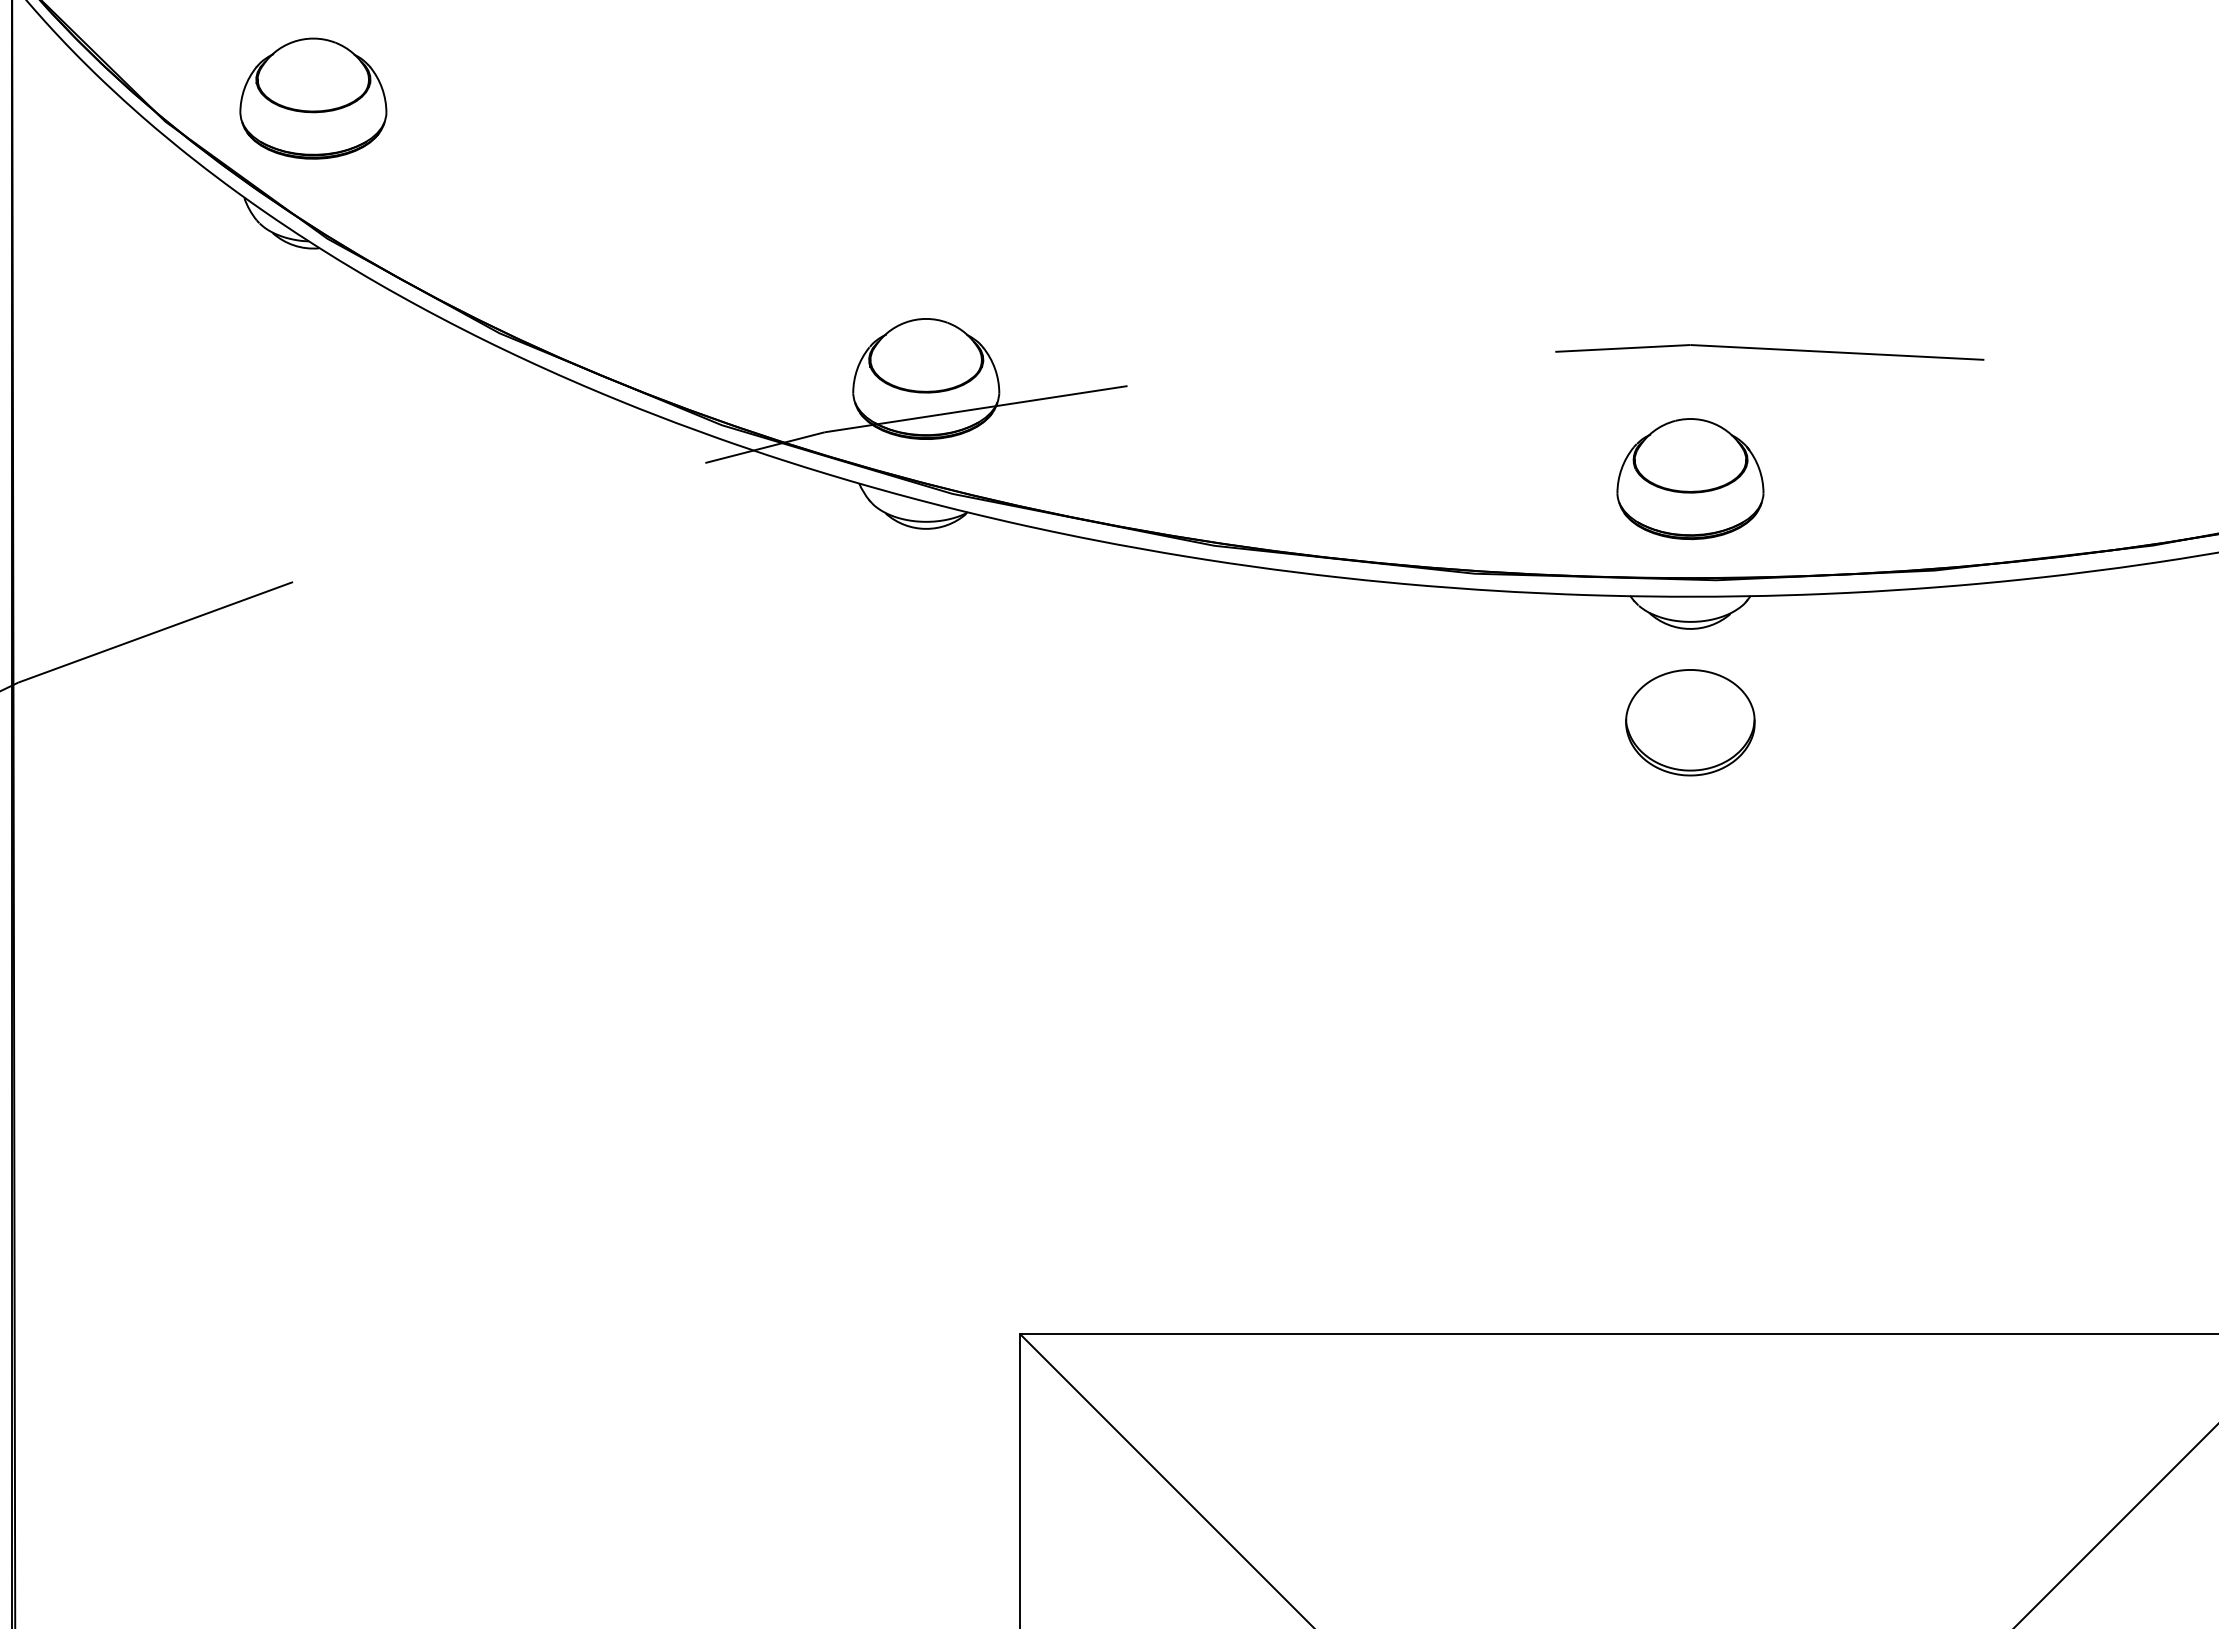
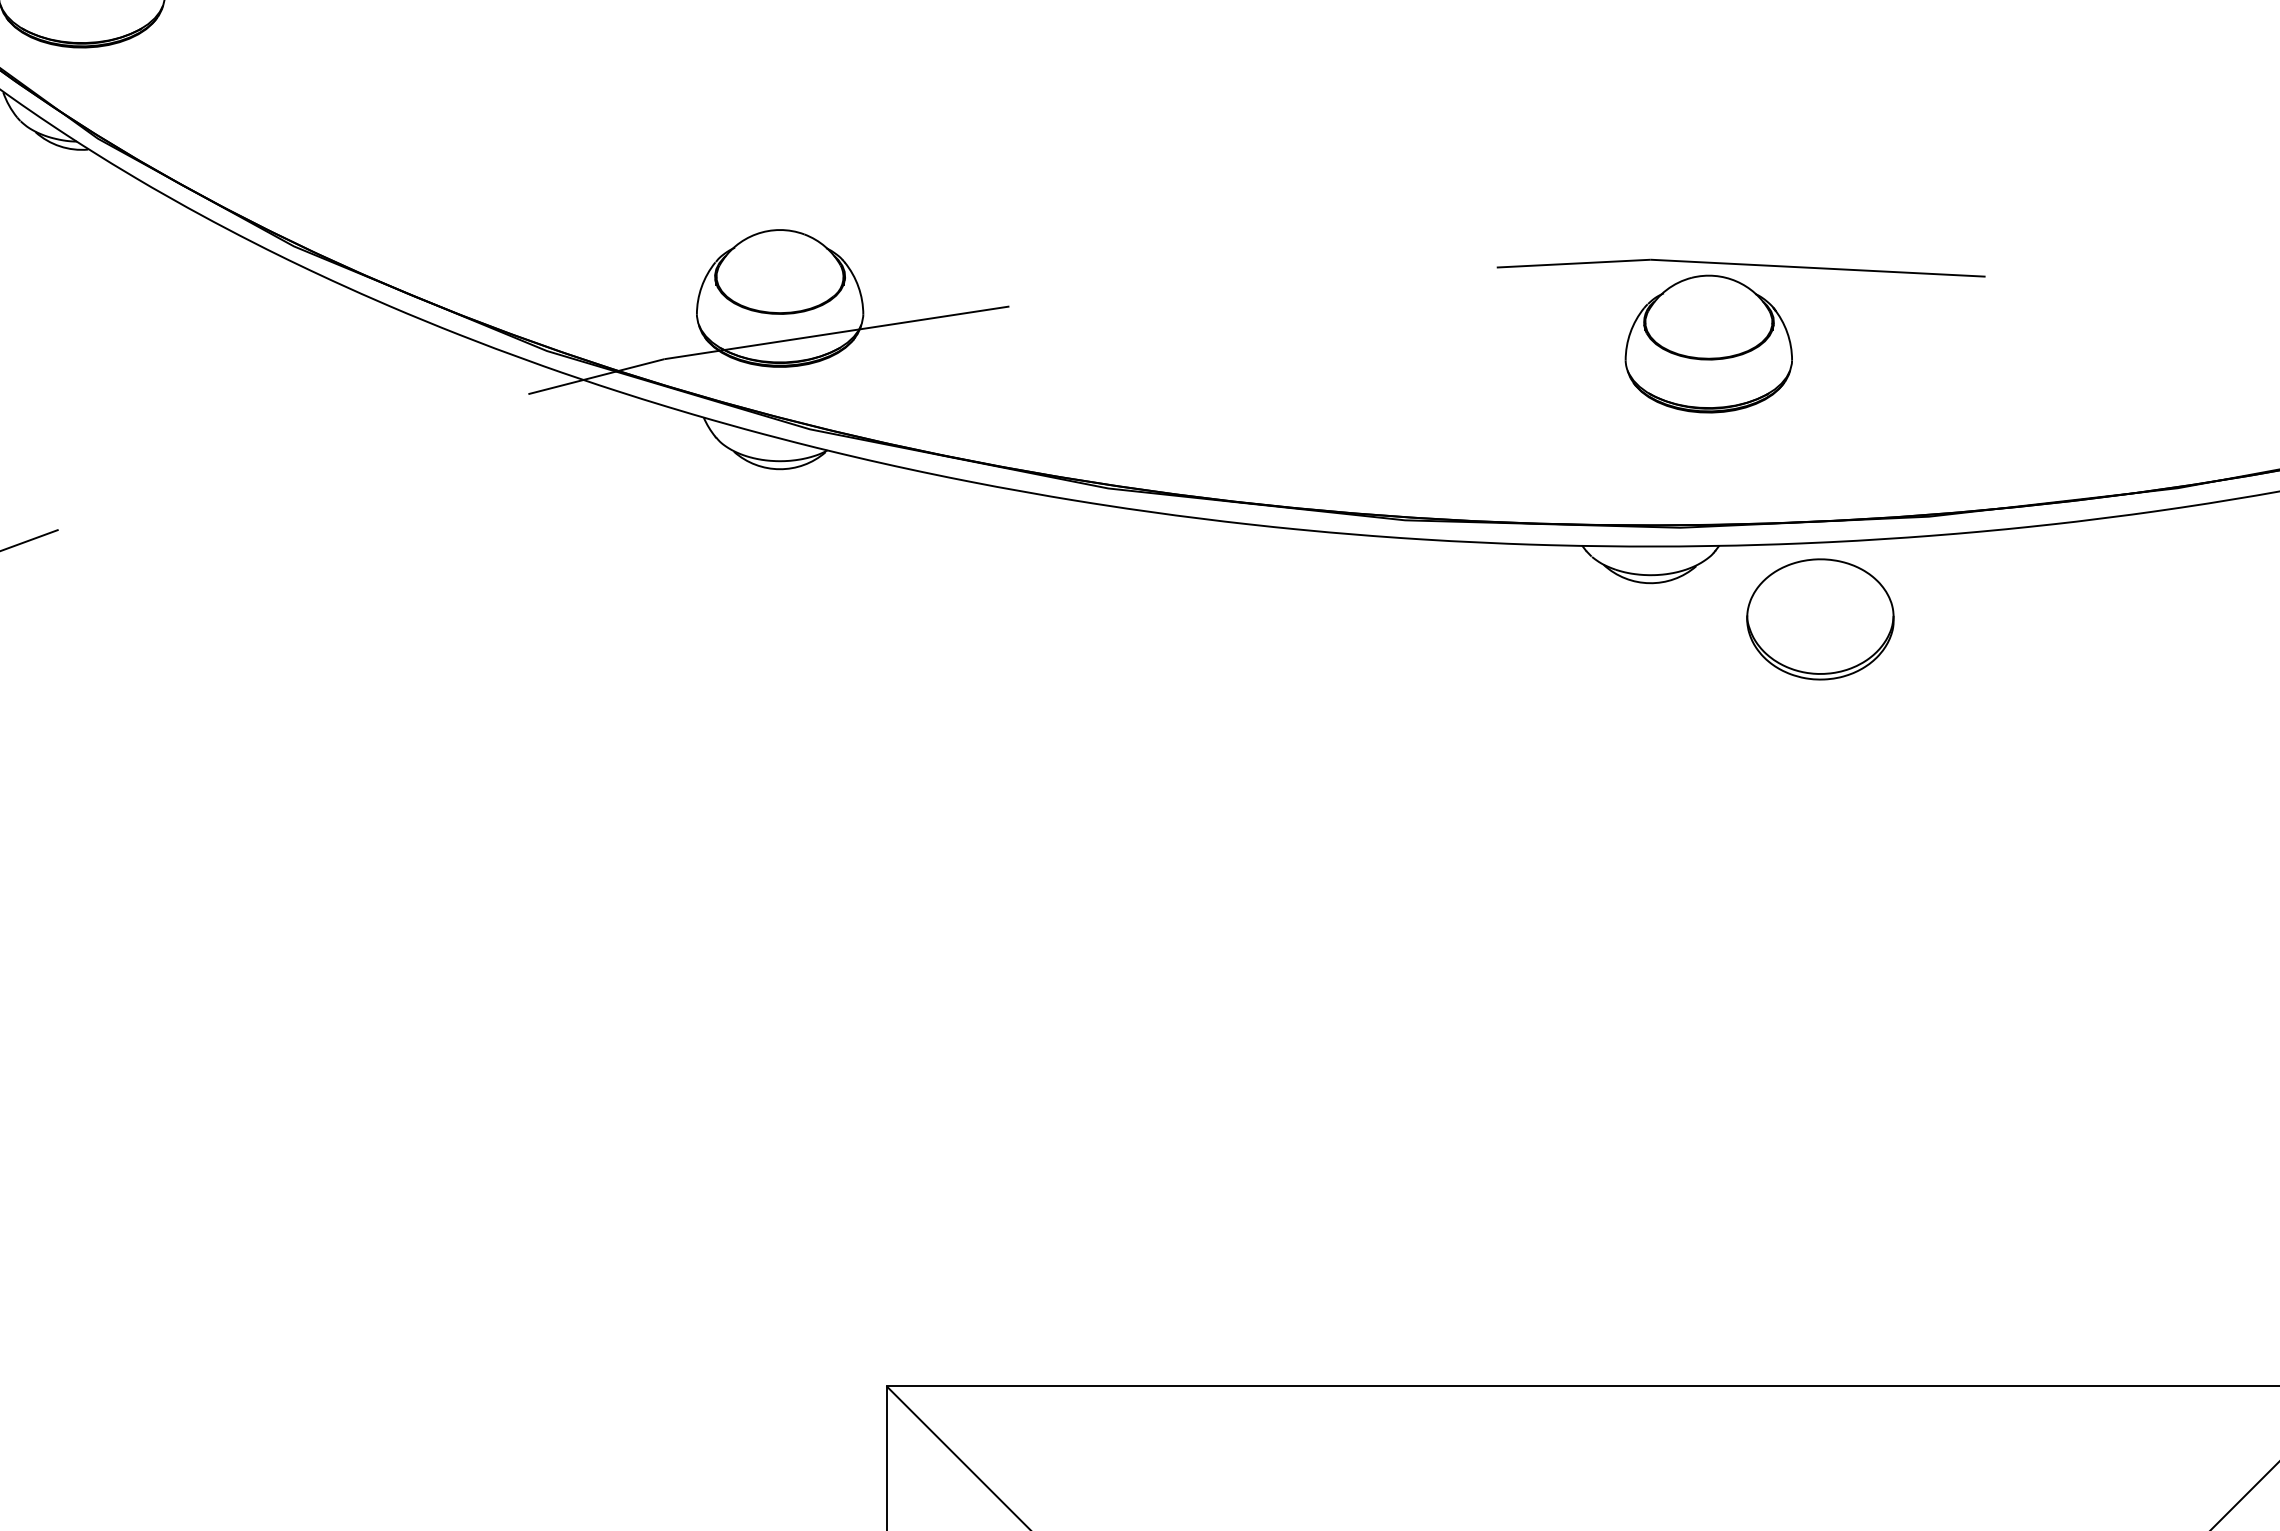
part: (1690, 478) -> (1708, 343), moved
part: (1690, 722) -> (1820, 619), moved

